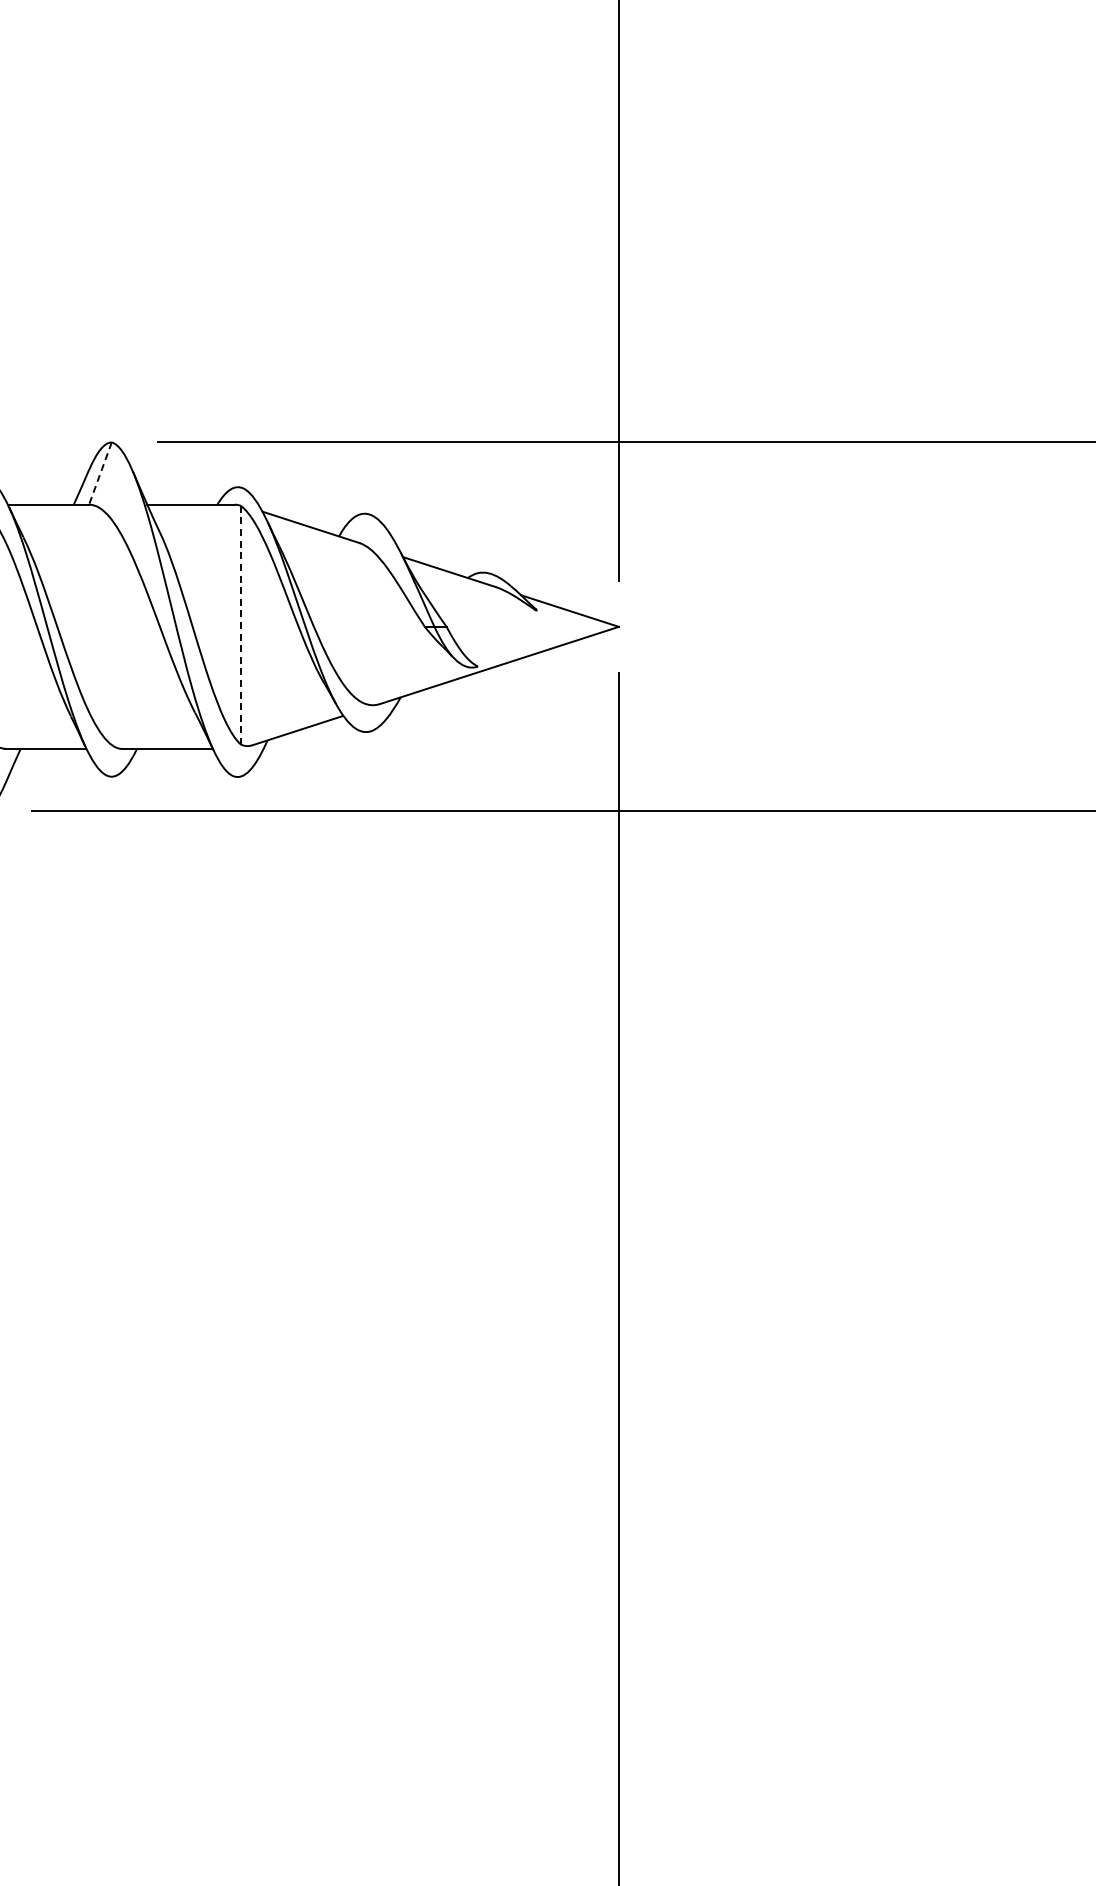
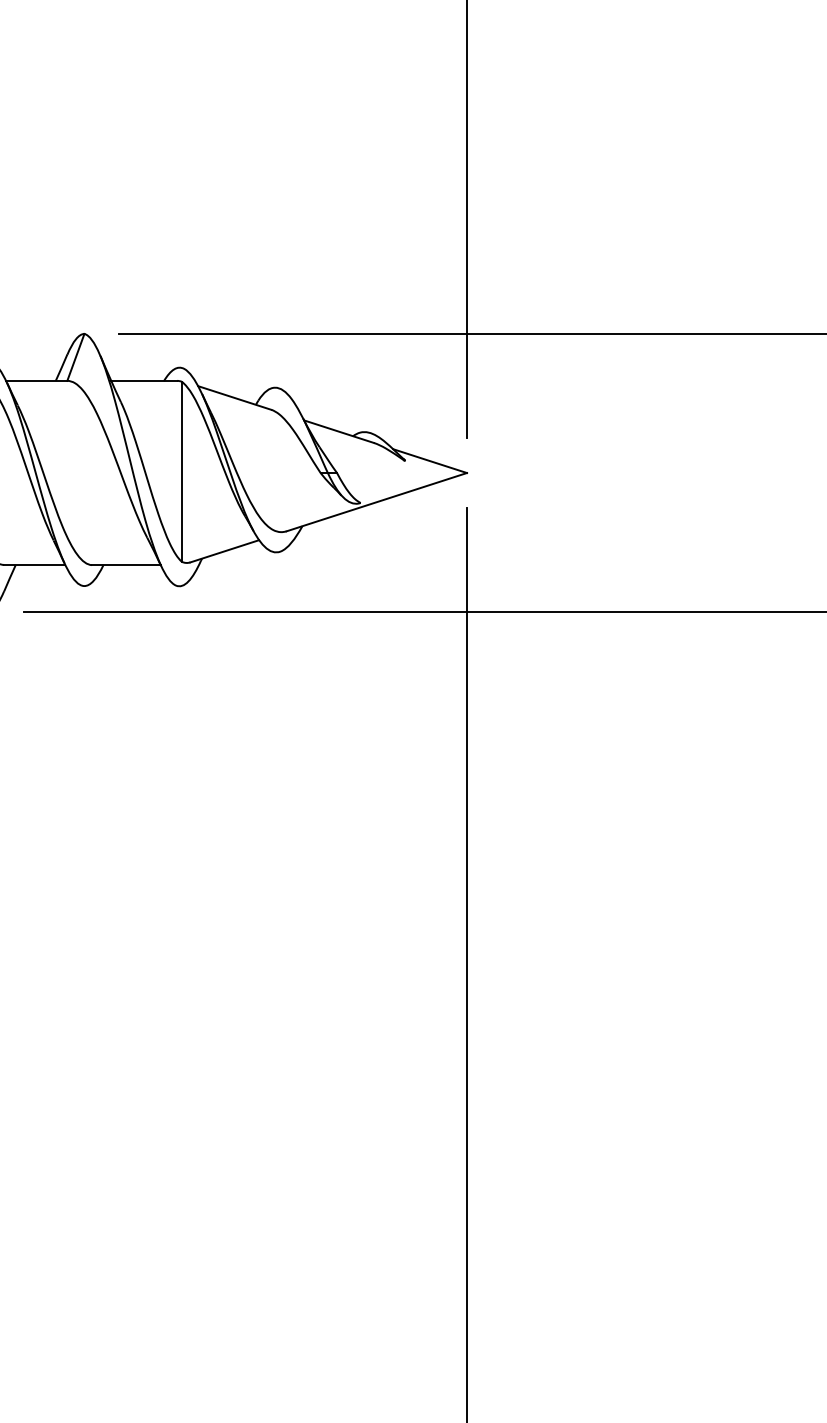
line: (100, 474) -> (75, 358), dashed -> solid
line: (240, 625) -> (181, 472), dashed -> solid

